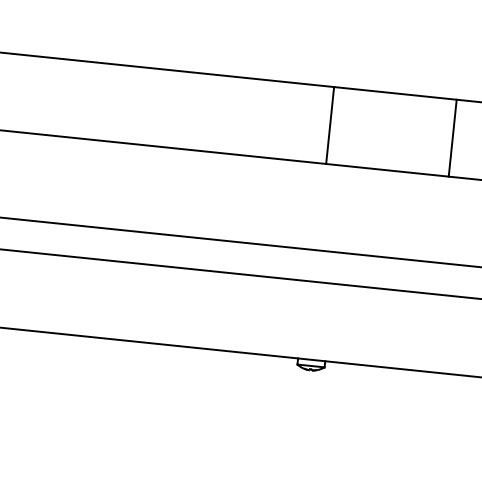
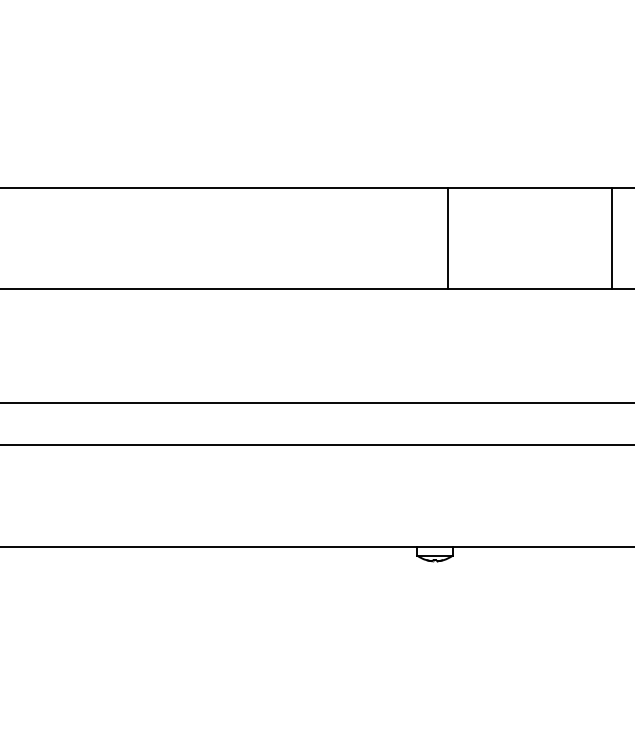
line: (330, 125) -> (447, 238), moved
line: (452, 138) -> (611, 238), moved

